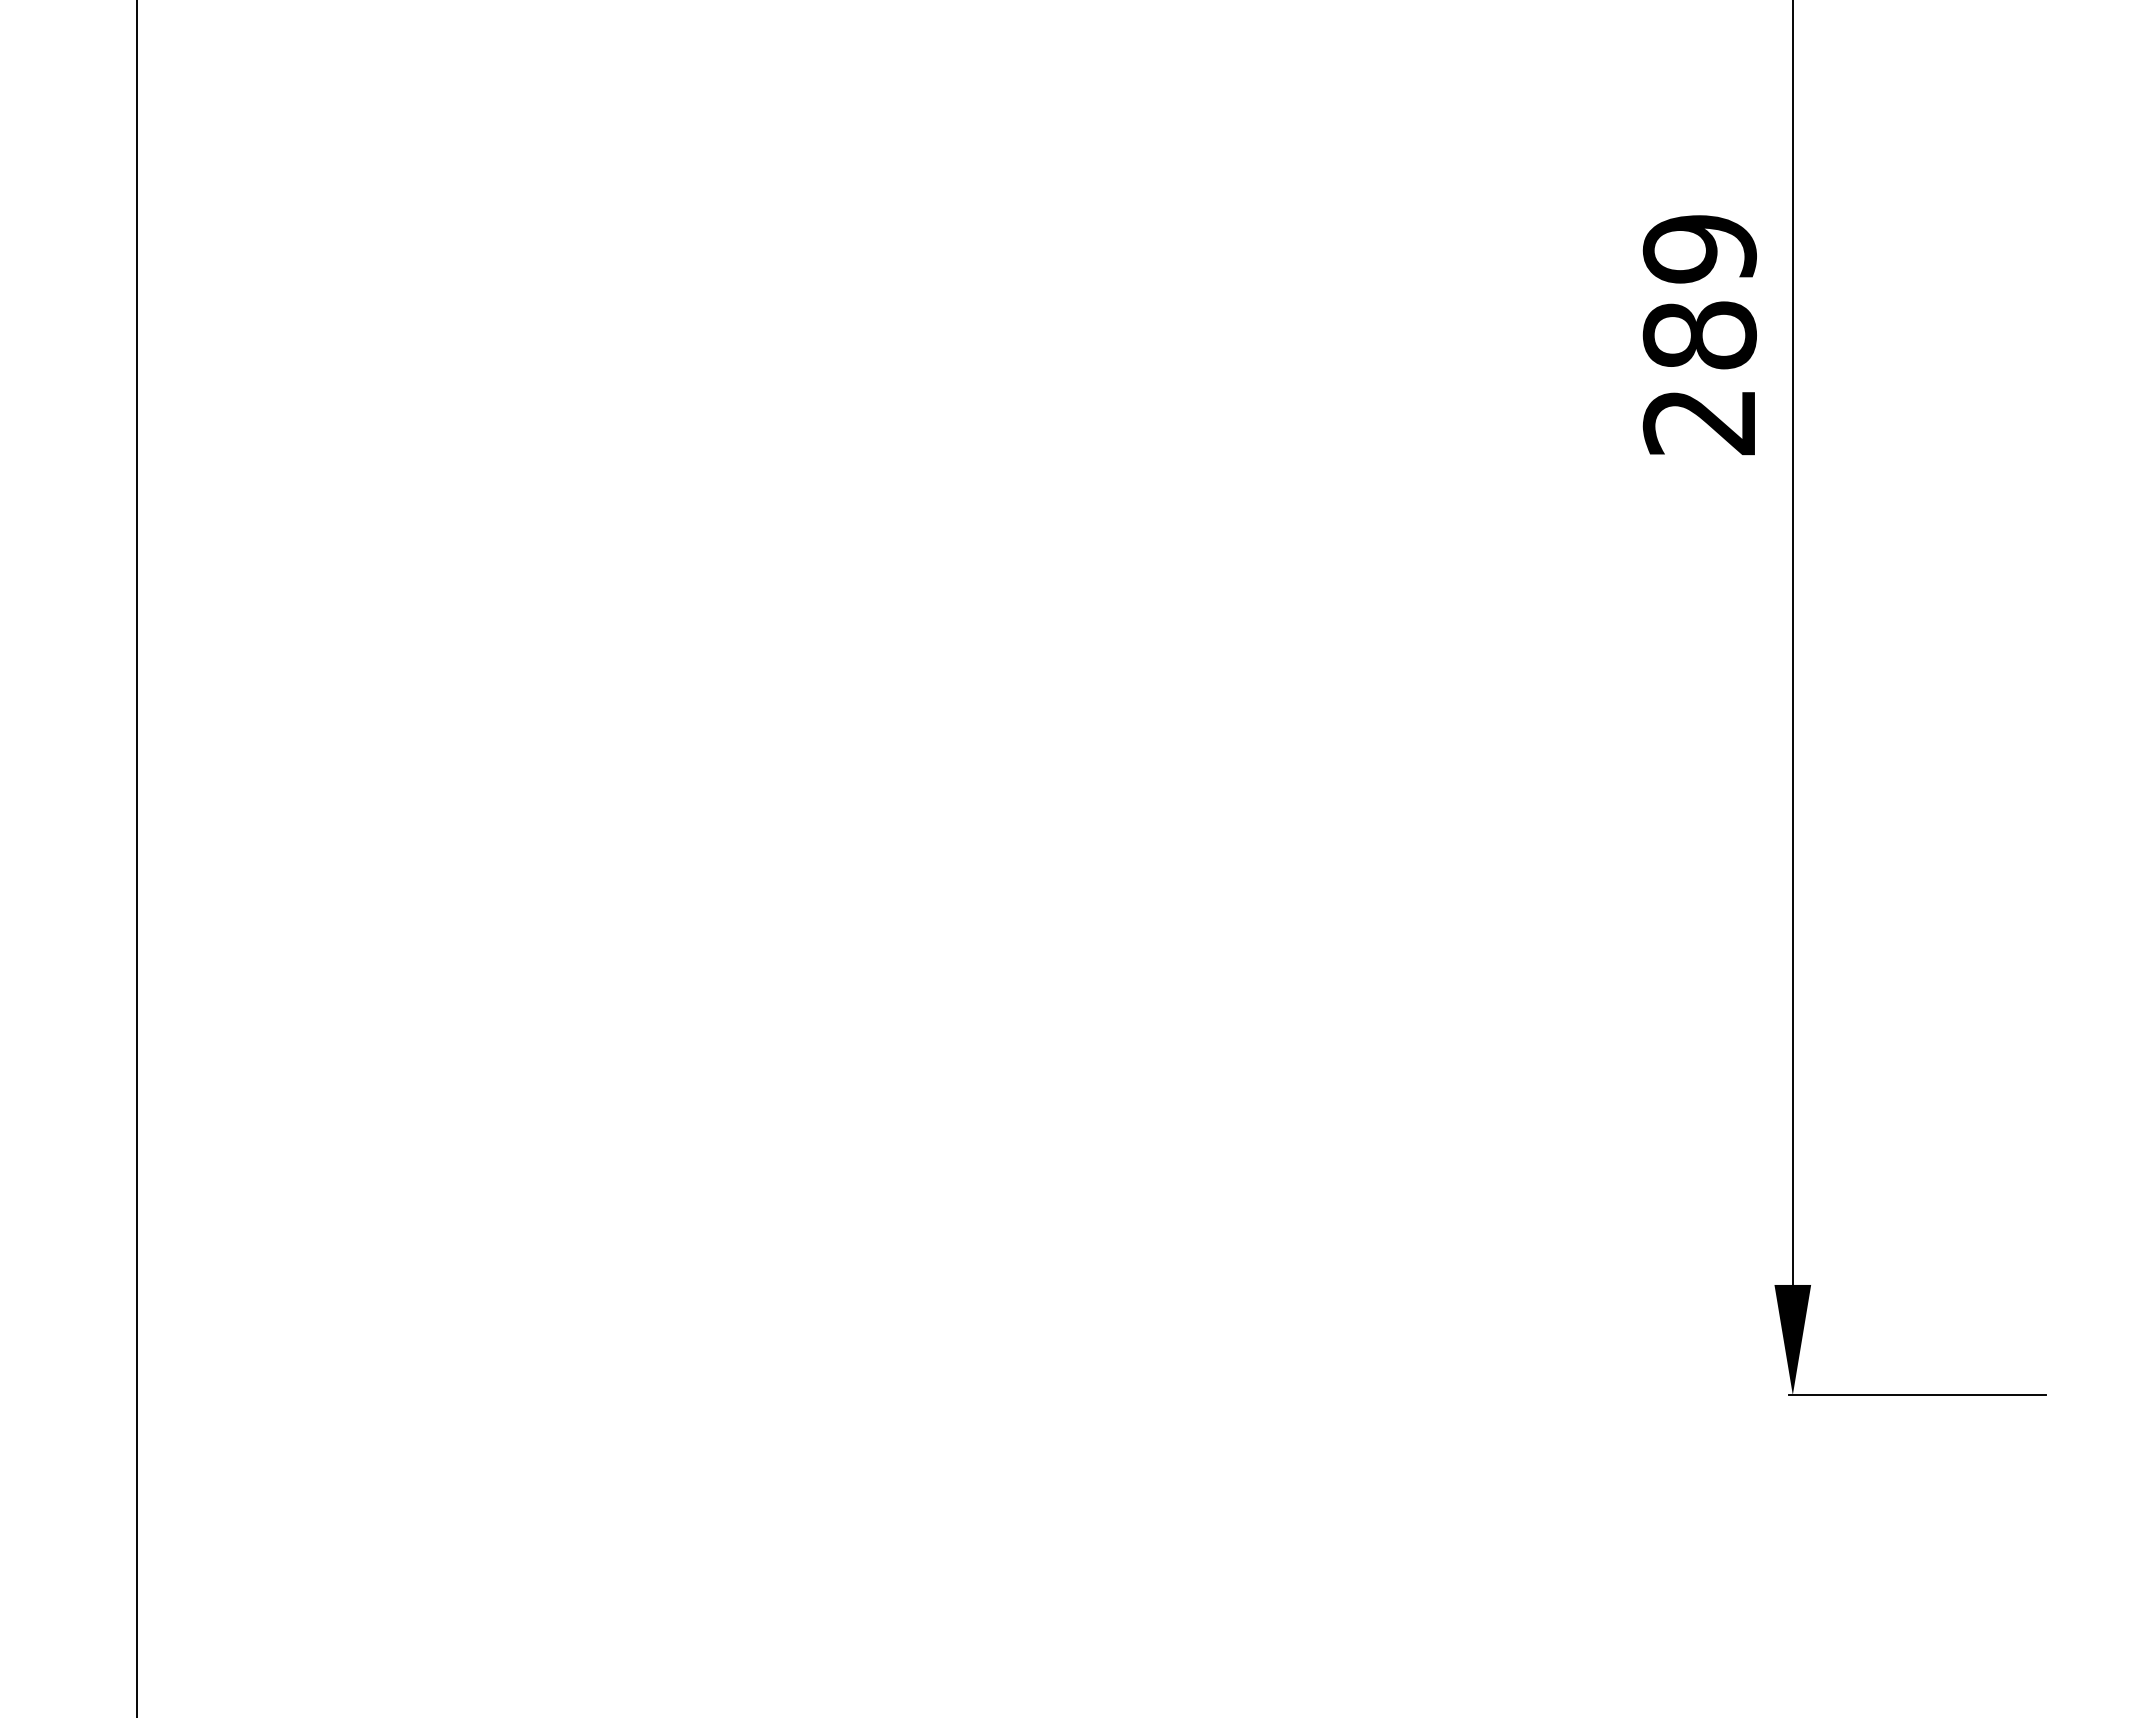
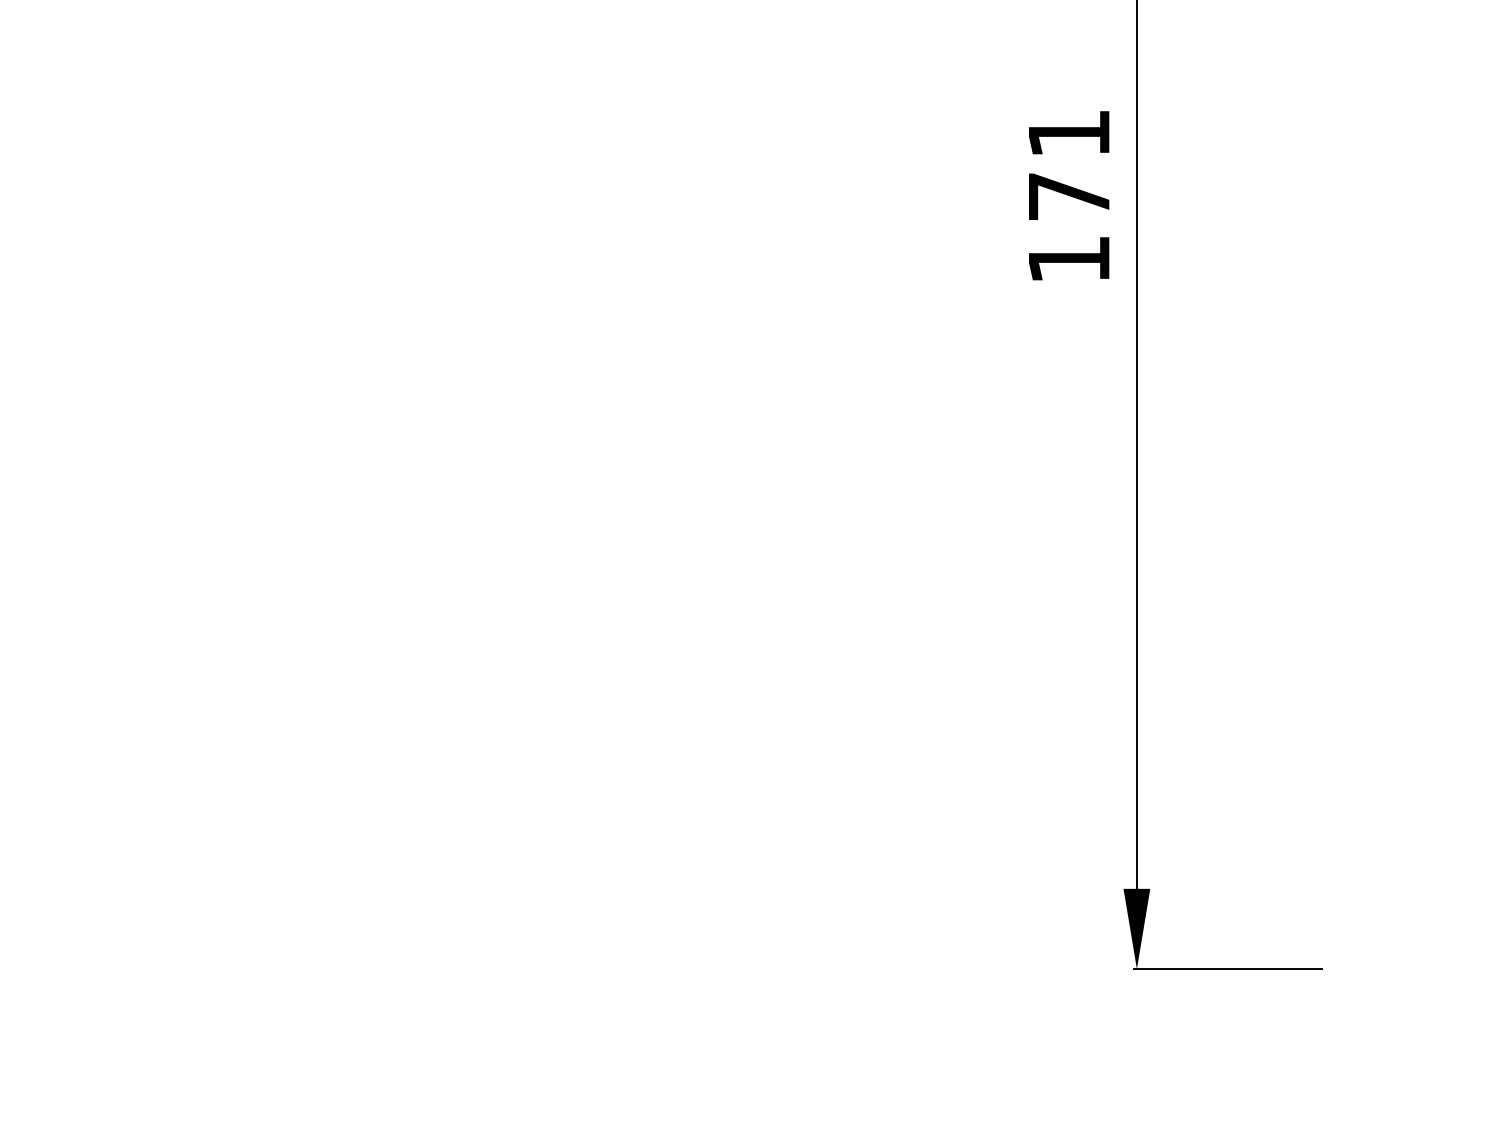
text: (1699, 335) -> (1068, 196), 289 -> 171

